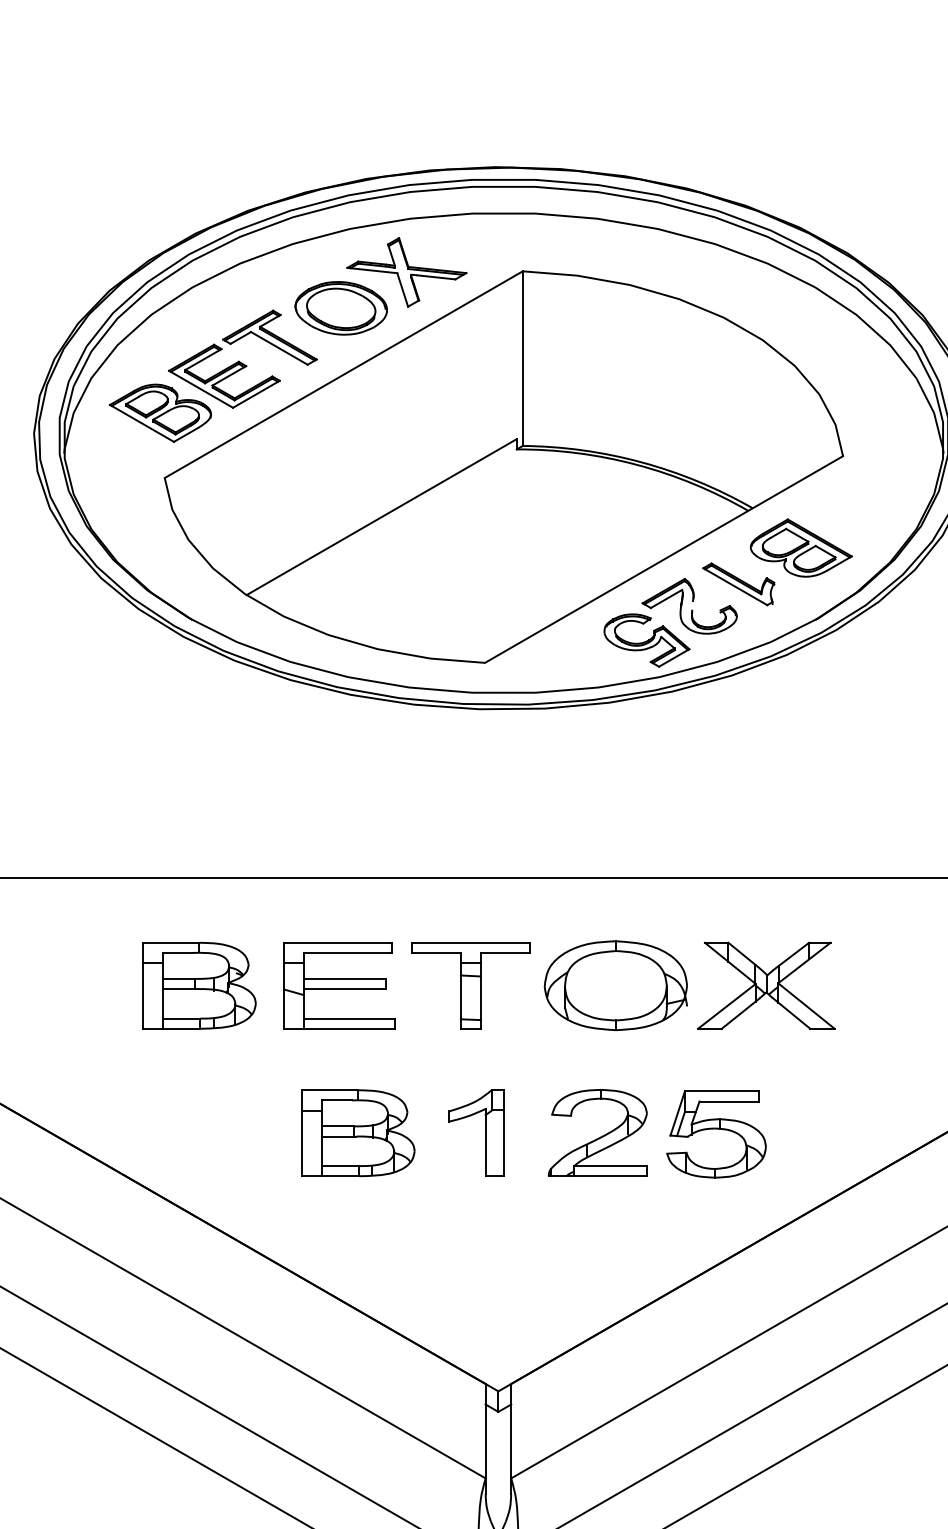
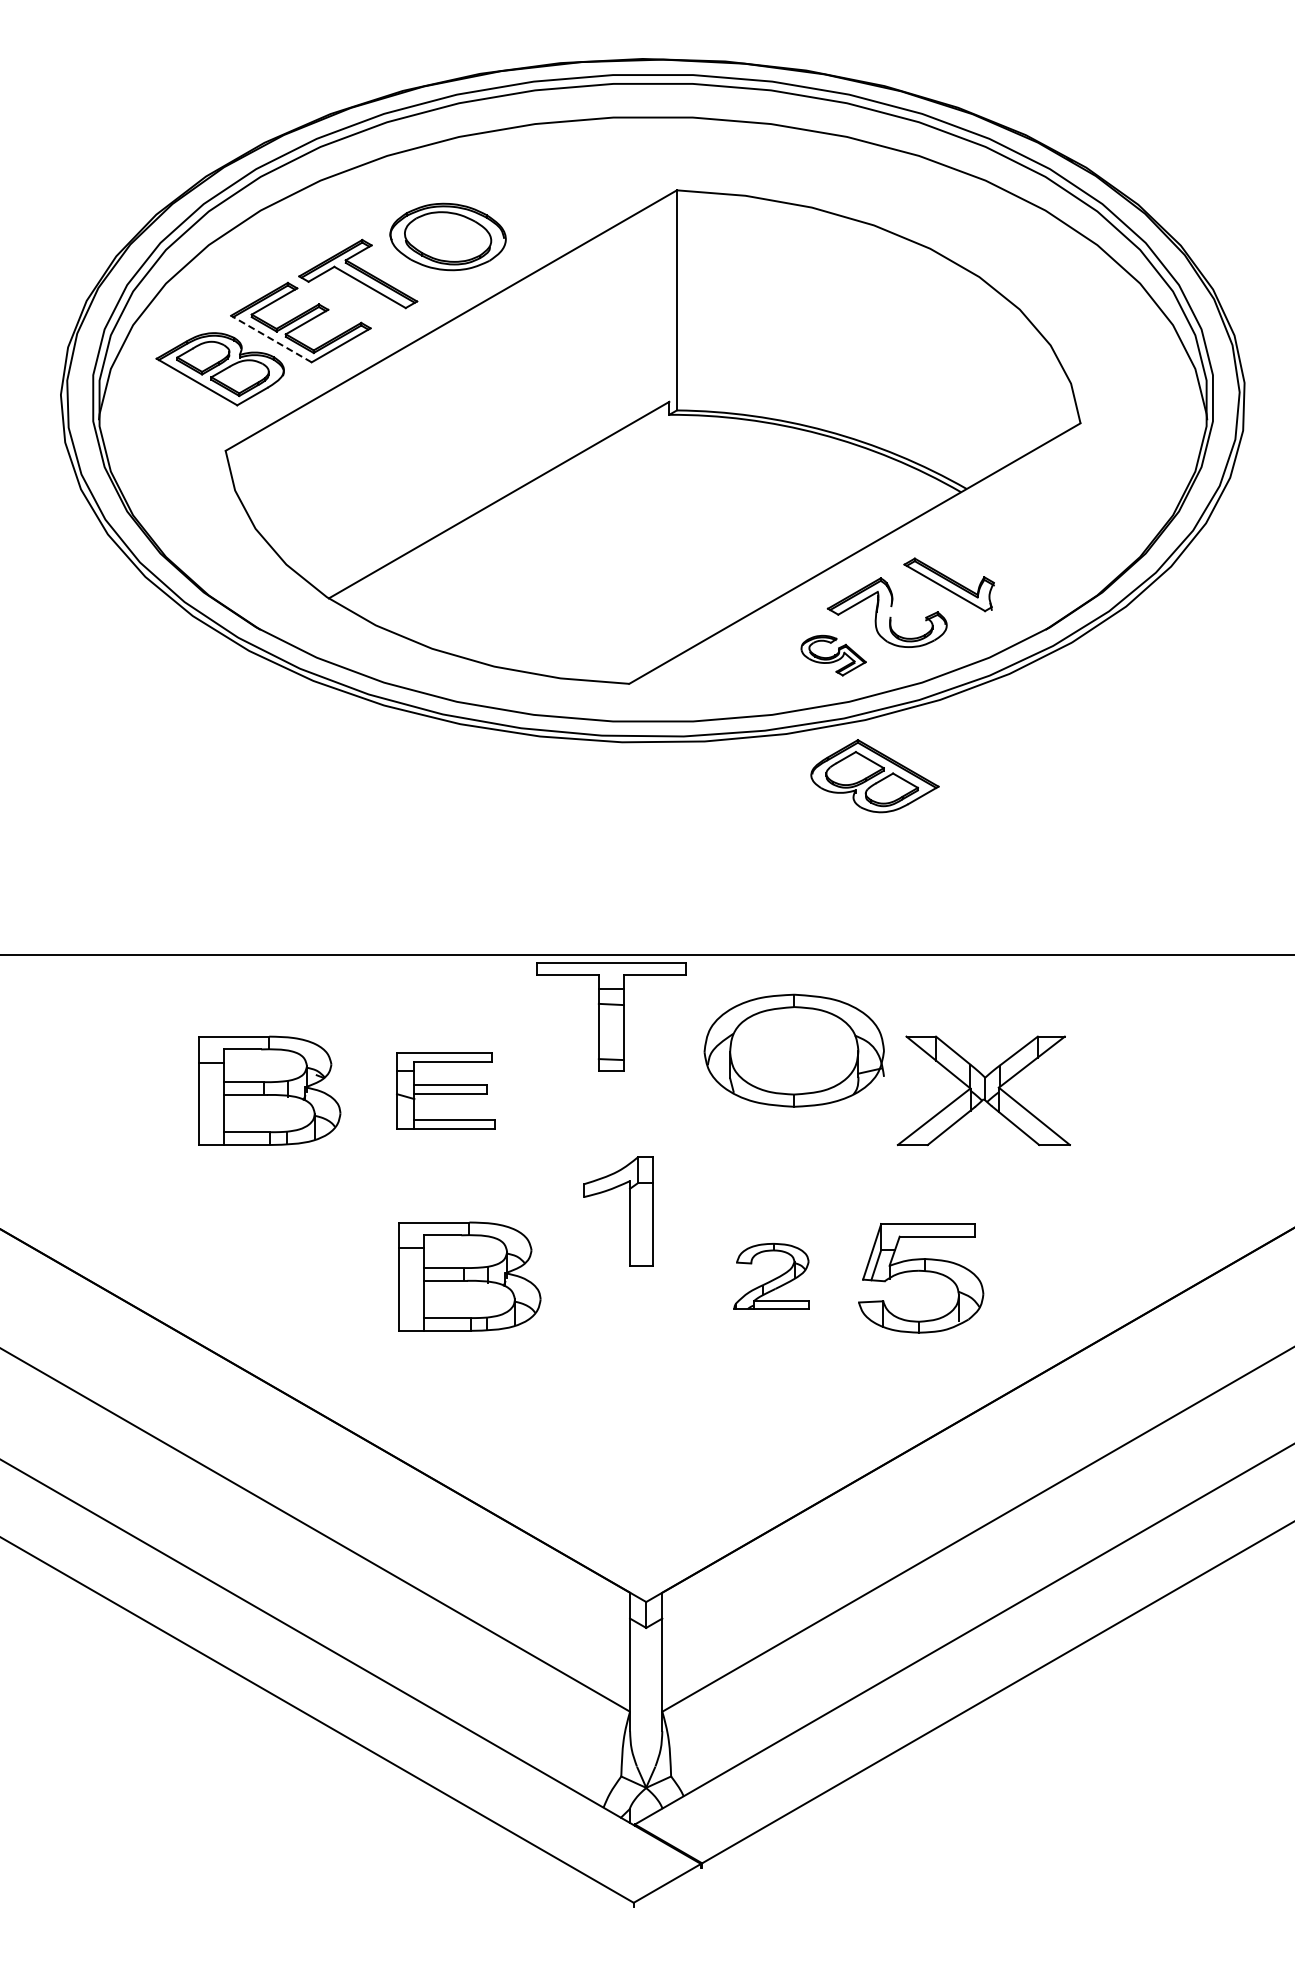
part: (406, 272) -> (530, 191), removed
line: (201, 389) -> (271, 339), solid -> dashed
part: (800, 548) -> (874, 776), moved
part: (647, 640) -> (833, 655), size x0.6
part: (339, 985) -> (445, 1090), size x0.7
part: (470, 985) -> (611, 1016), moved
part: (615, 985) -> (793, 1050), moved
part: (485, 1133) -> (629, 1211), moved
part: (597, 1133) -> (771, 1276), size x0.6

